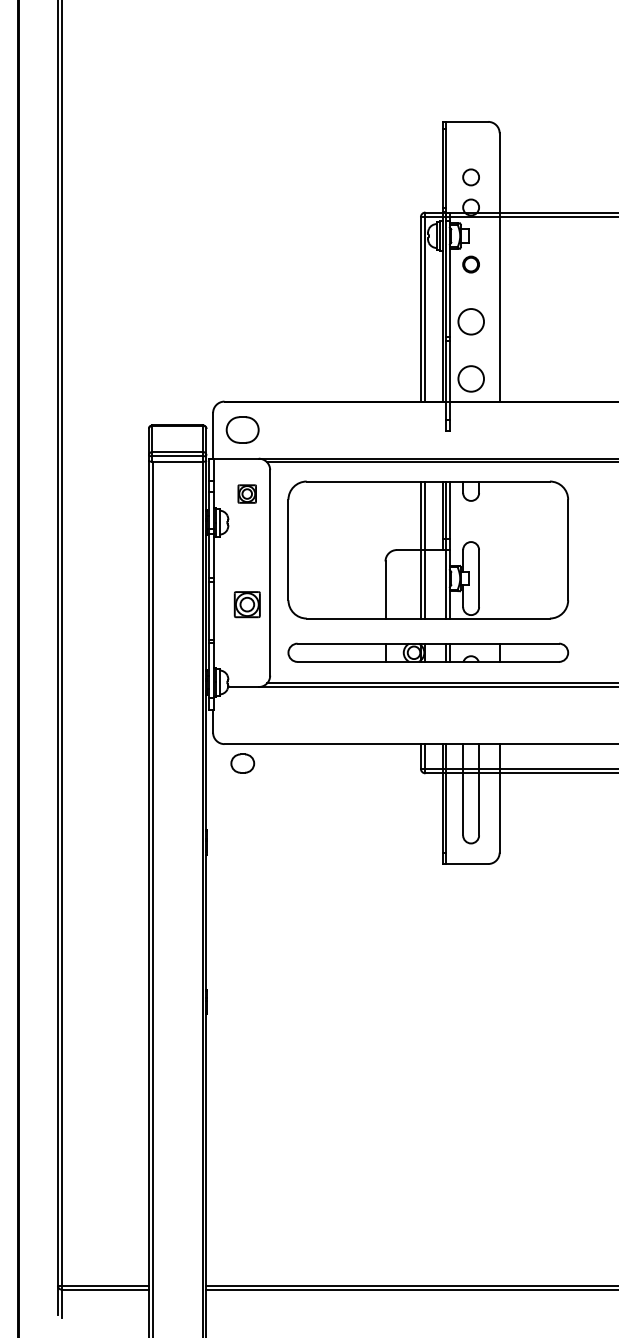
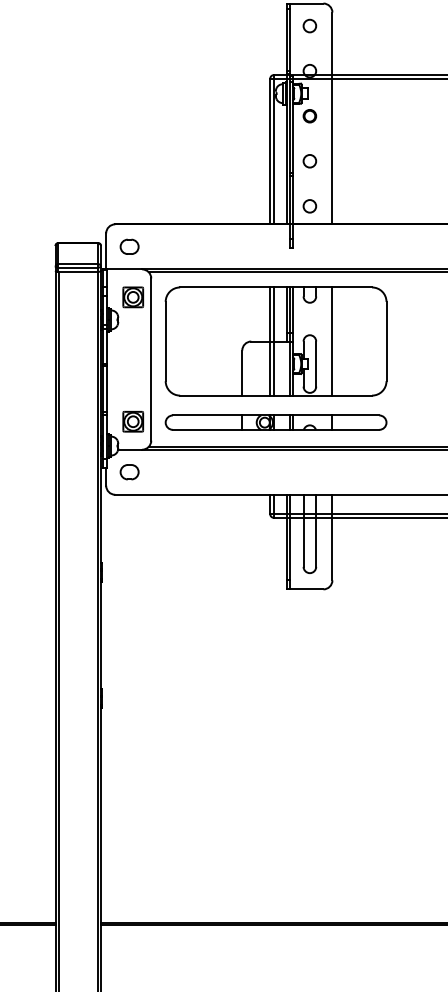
circle: (470, 177) -> (309, 26), moved
circle: (470, 321) -> (309, 161), size x0.62
circle: (470, 378) -> (309, 206), size x0.62
part: (242, 430) -> (129, 247), size x0.71
part: (246, 493) -> (132, 296), size x1.43
line: (499, 549) -> (332, 341), added
part: (246, 604) -> (132, 421), moved
part: (242, 763) -> (129, 472), moved

